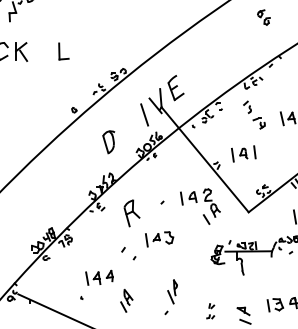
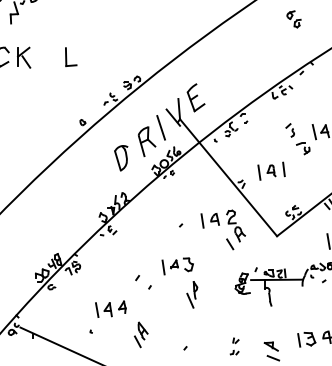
part: (254, 114) -> (297, 138), moved
part: (131, 213) -> (146, 141), moved
part: (172, 291) -> (192, 294), moved

